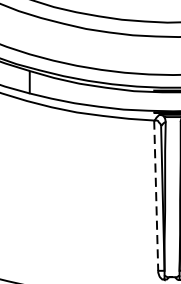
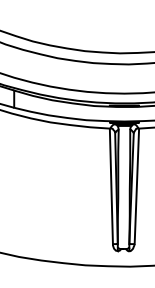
line: (156, 195) -> (111, 186), dashed -> solid

